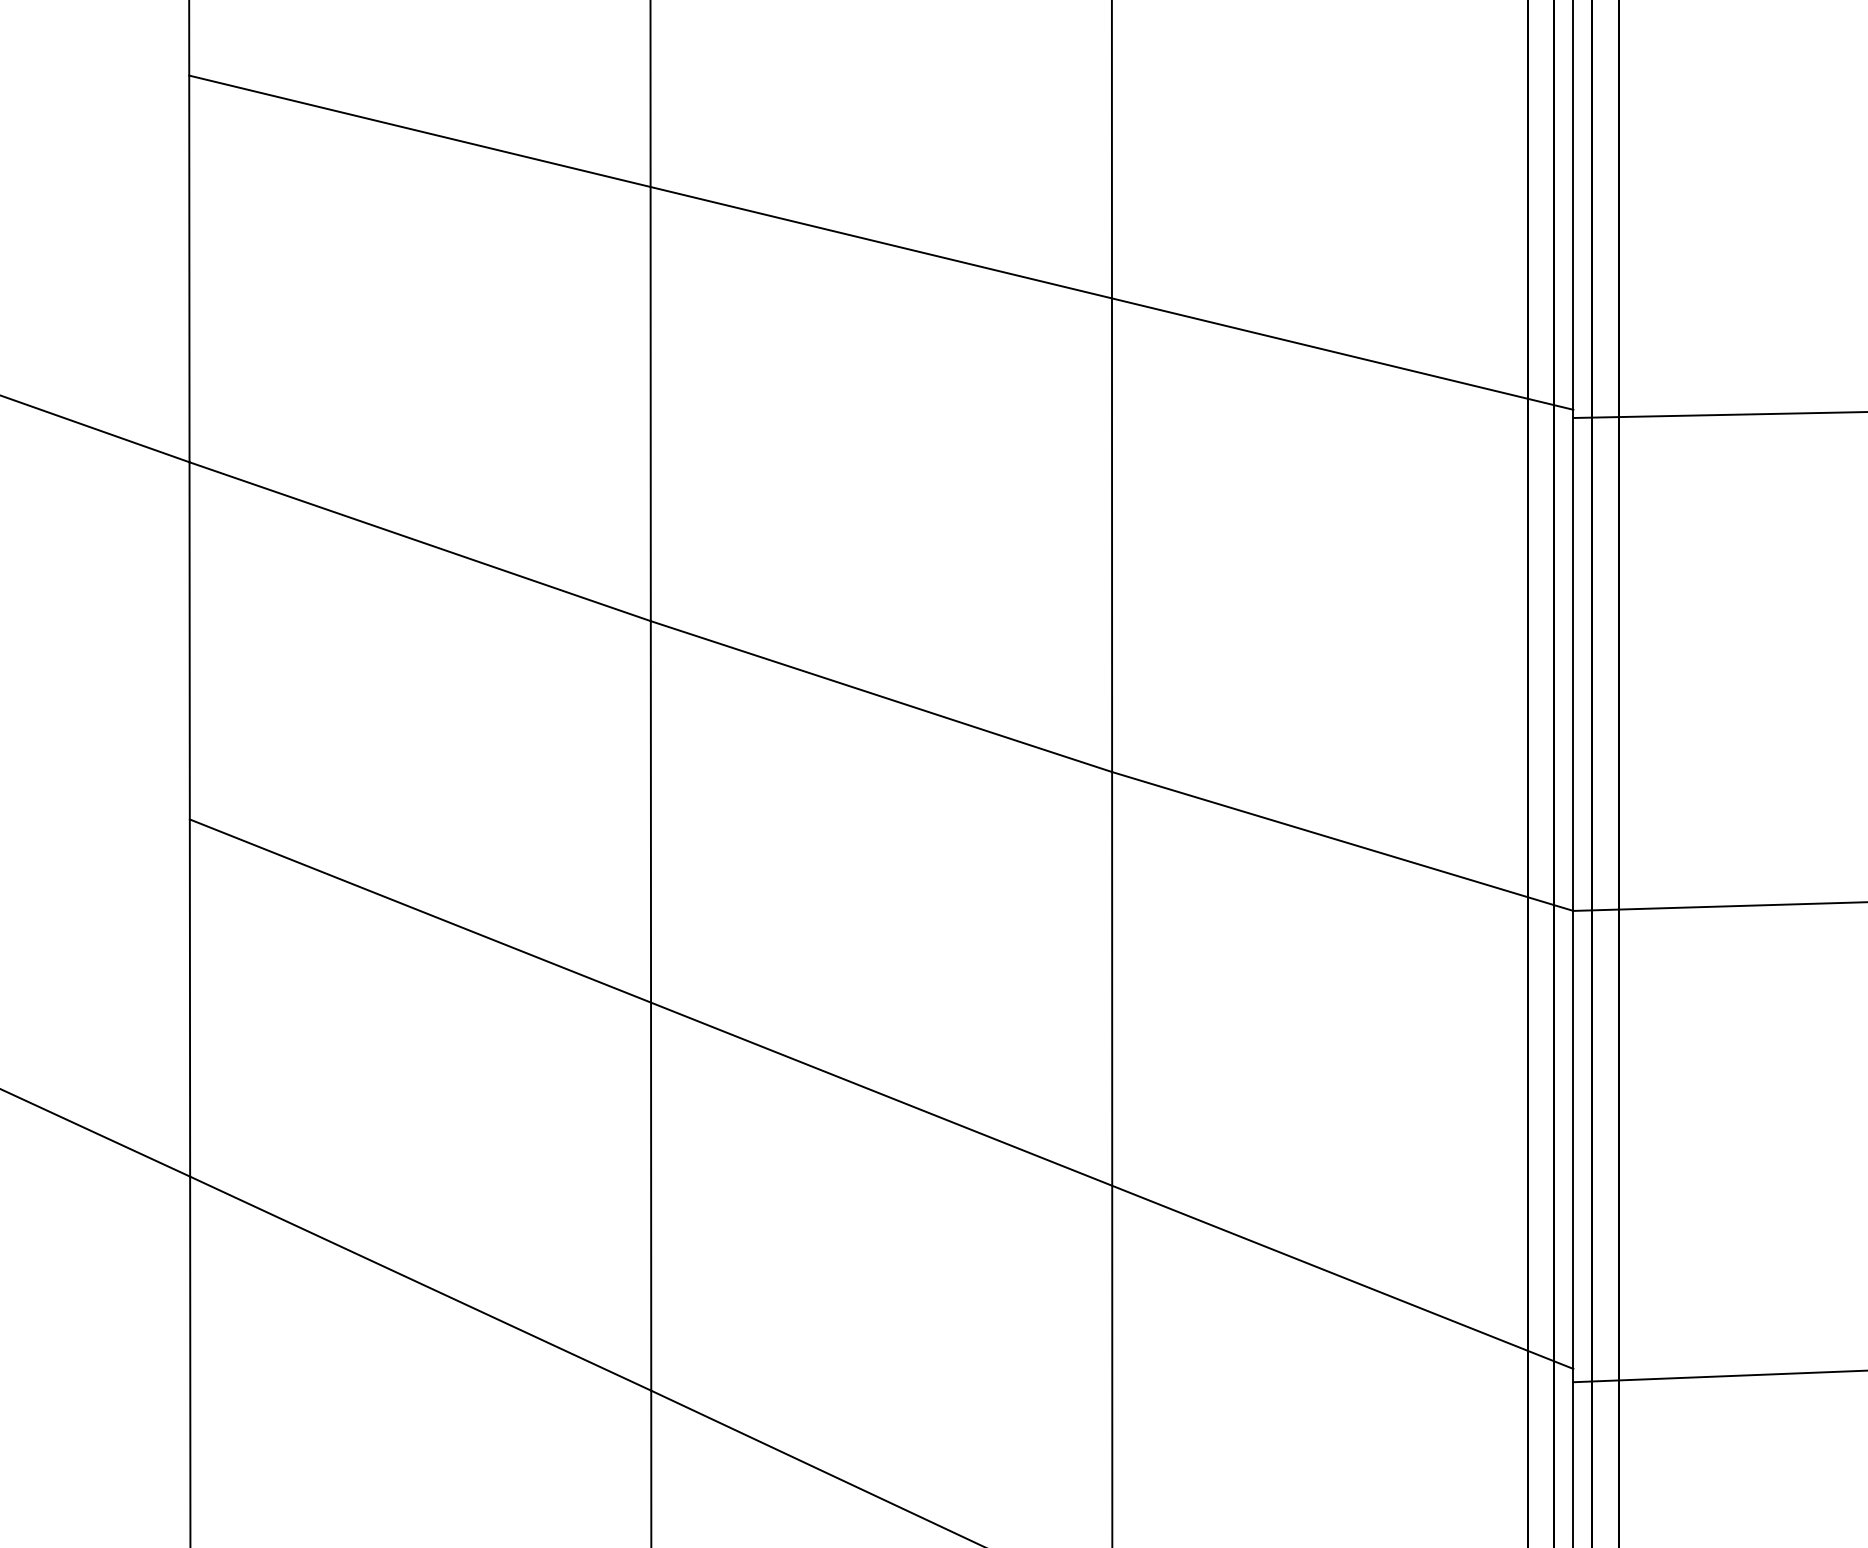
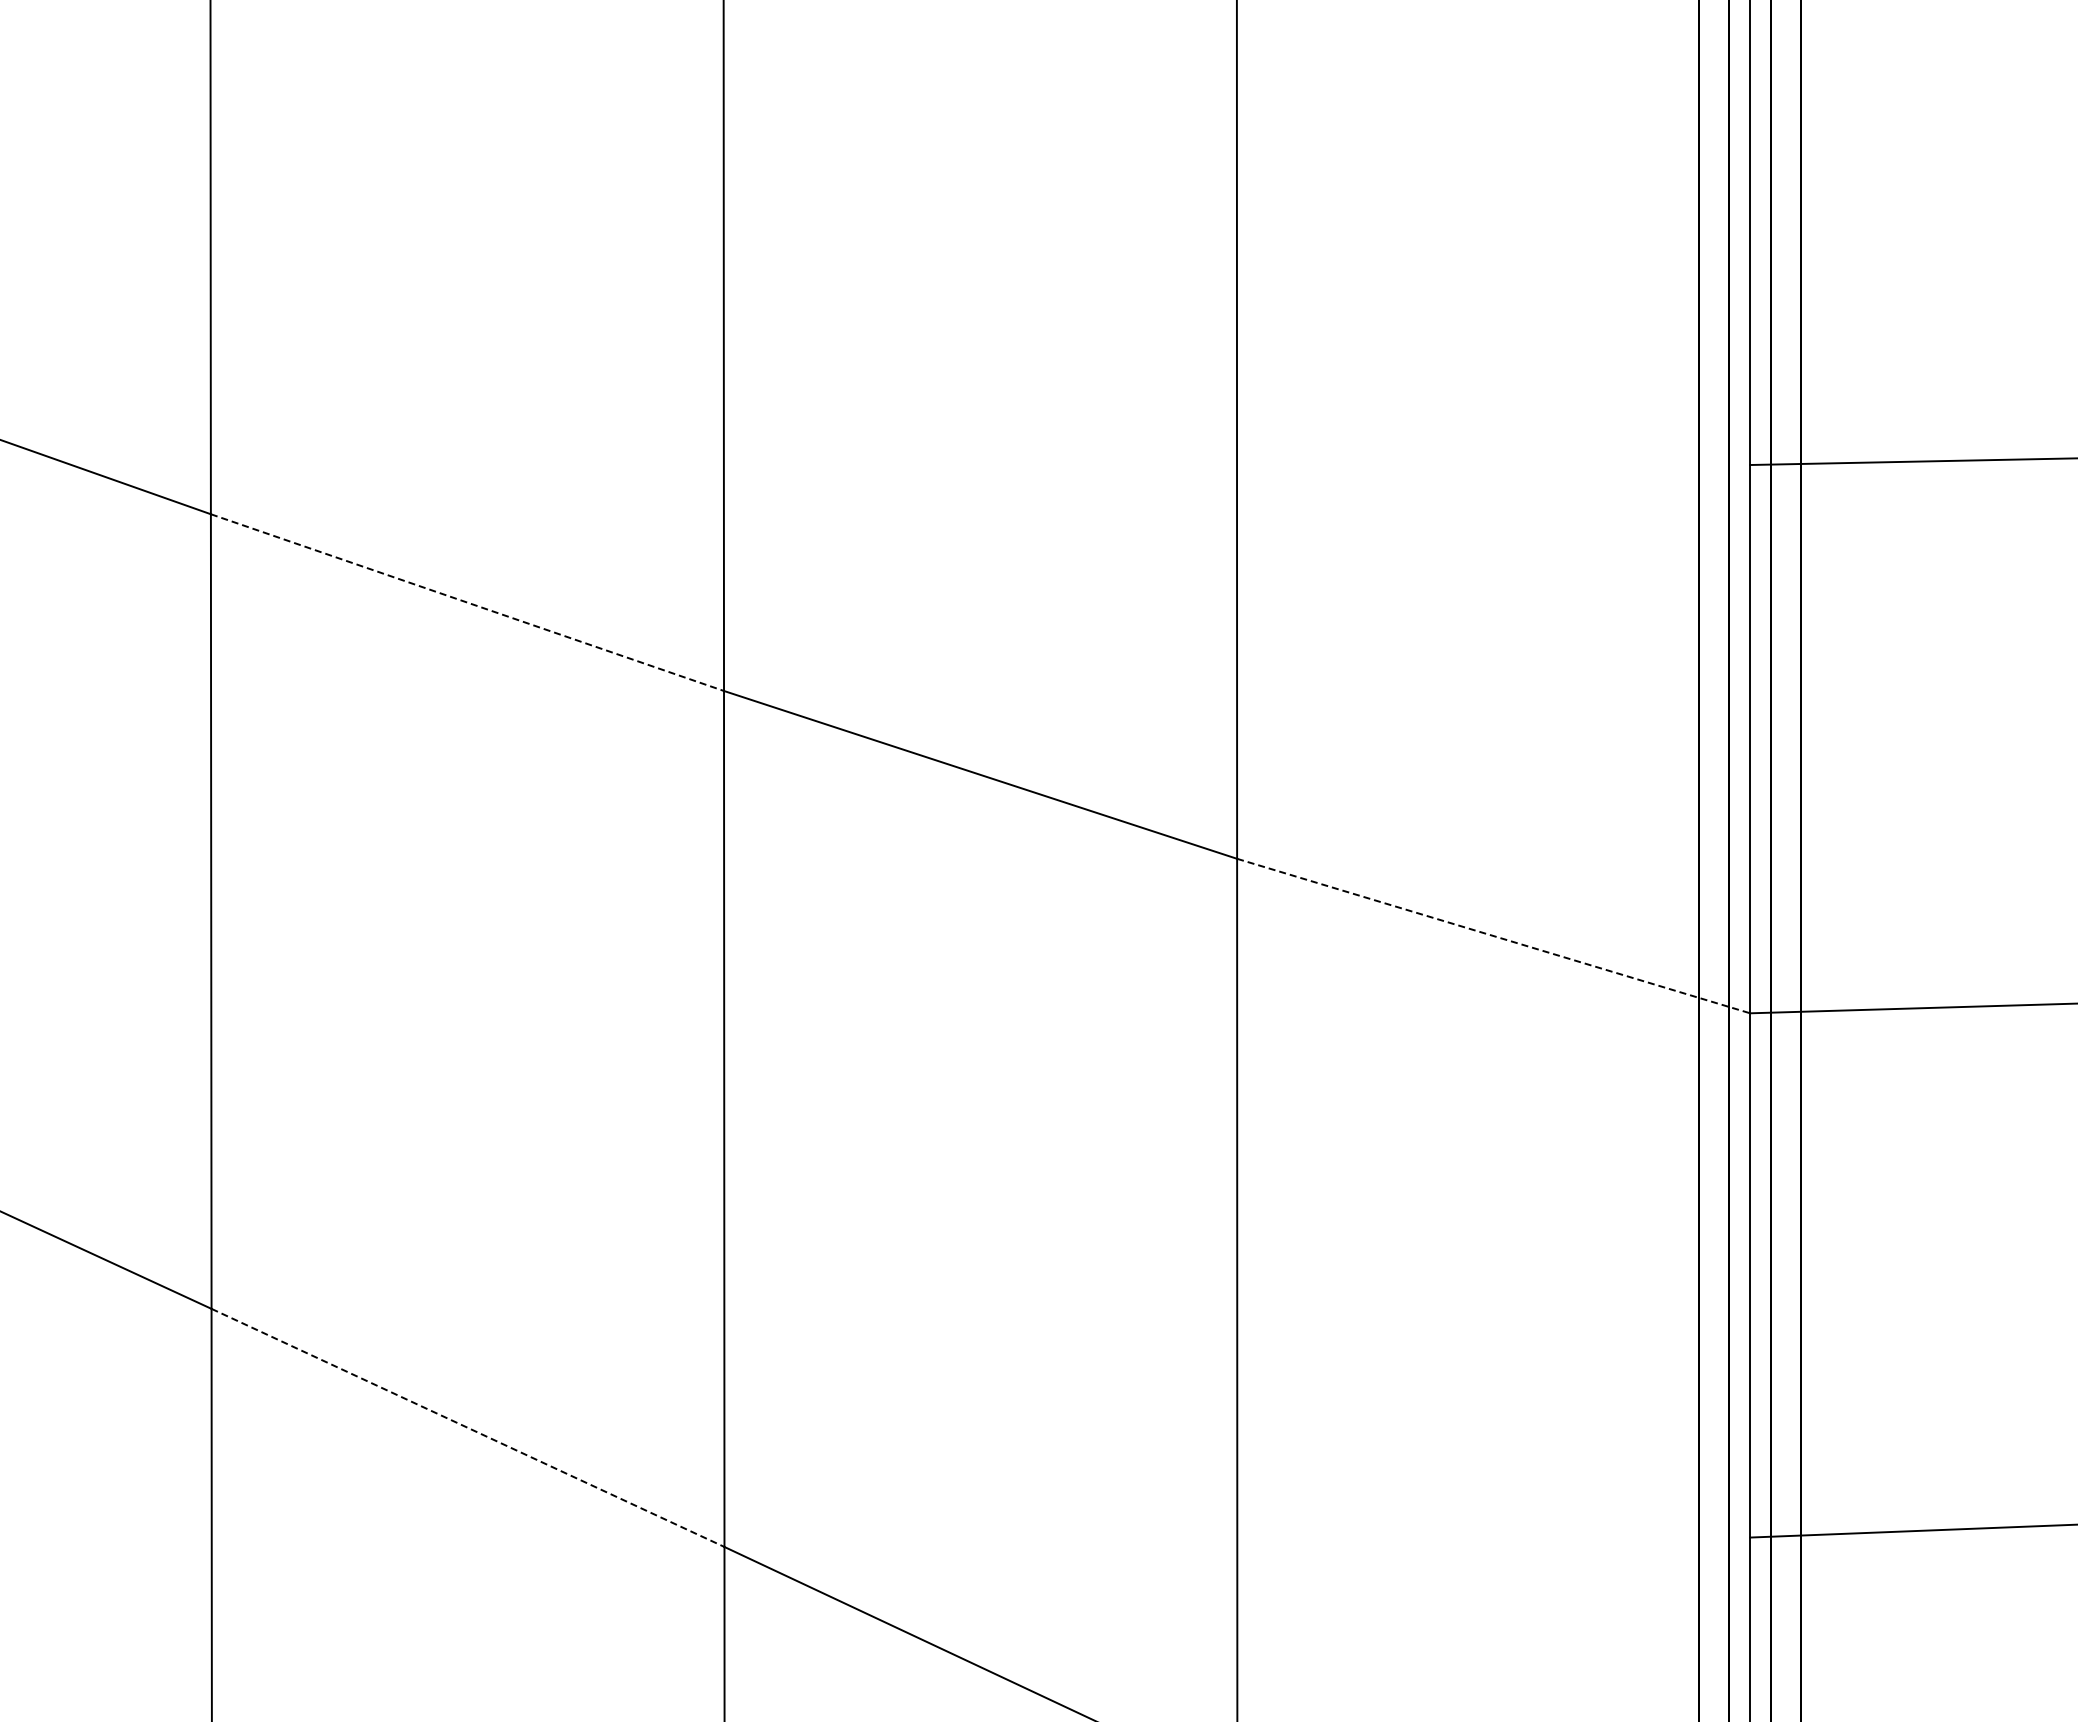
line: (881, 242) -> (980, 269), removed
line: (420, 541) -> (467, 602), solid -> dashed
line: (1342, 841) -> (1493, 936), solid -> dashed
line: (881, 1093) -> (980, 1216), removed
line: (421, 1283) -> (468, 1427), solid -> dashed

